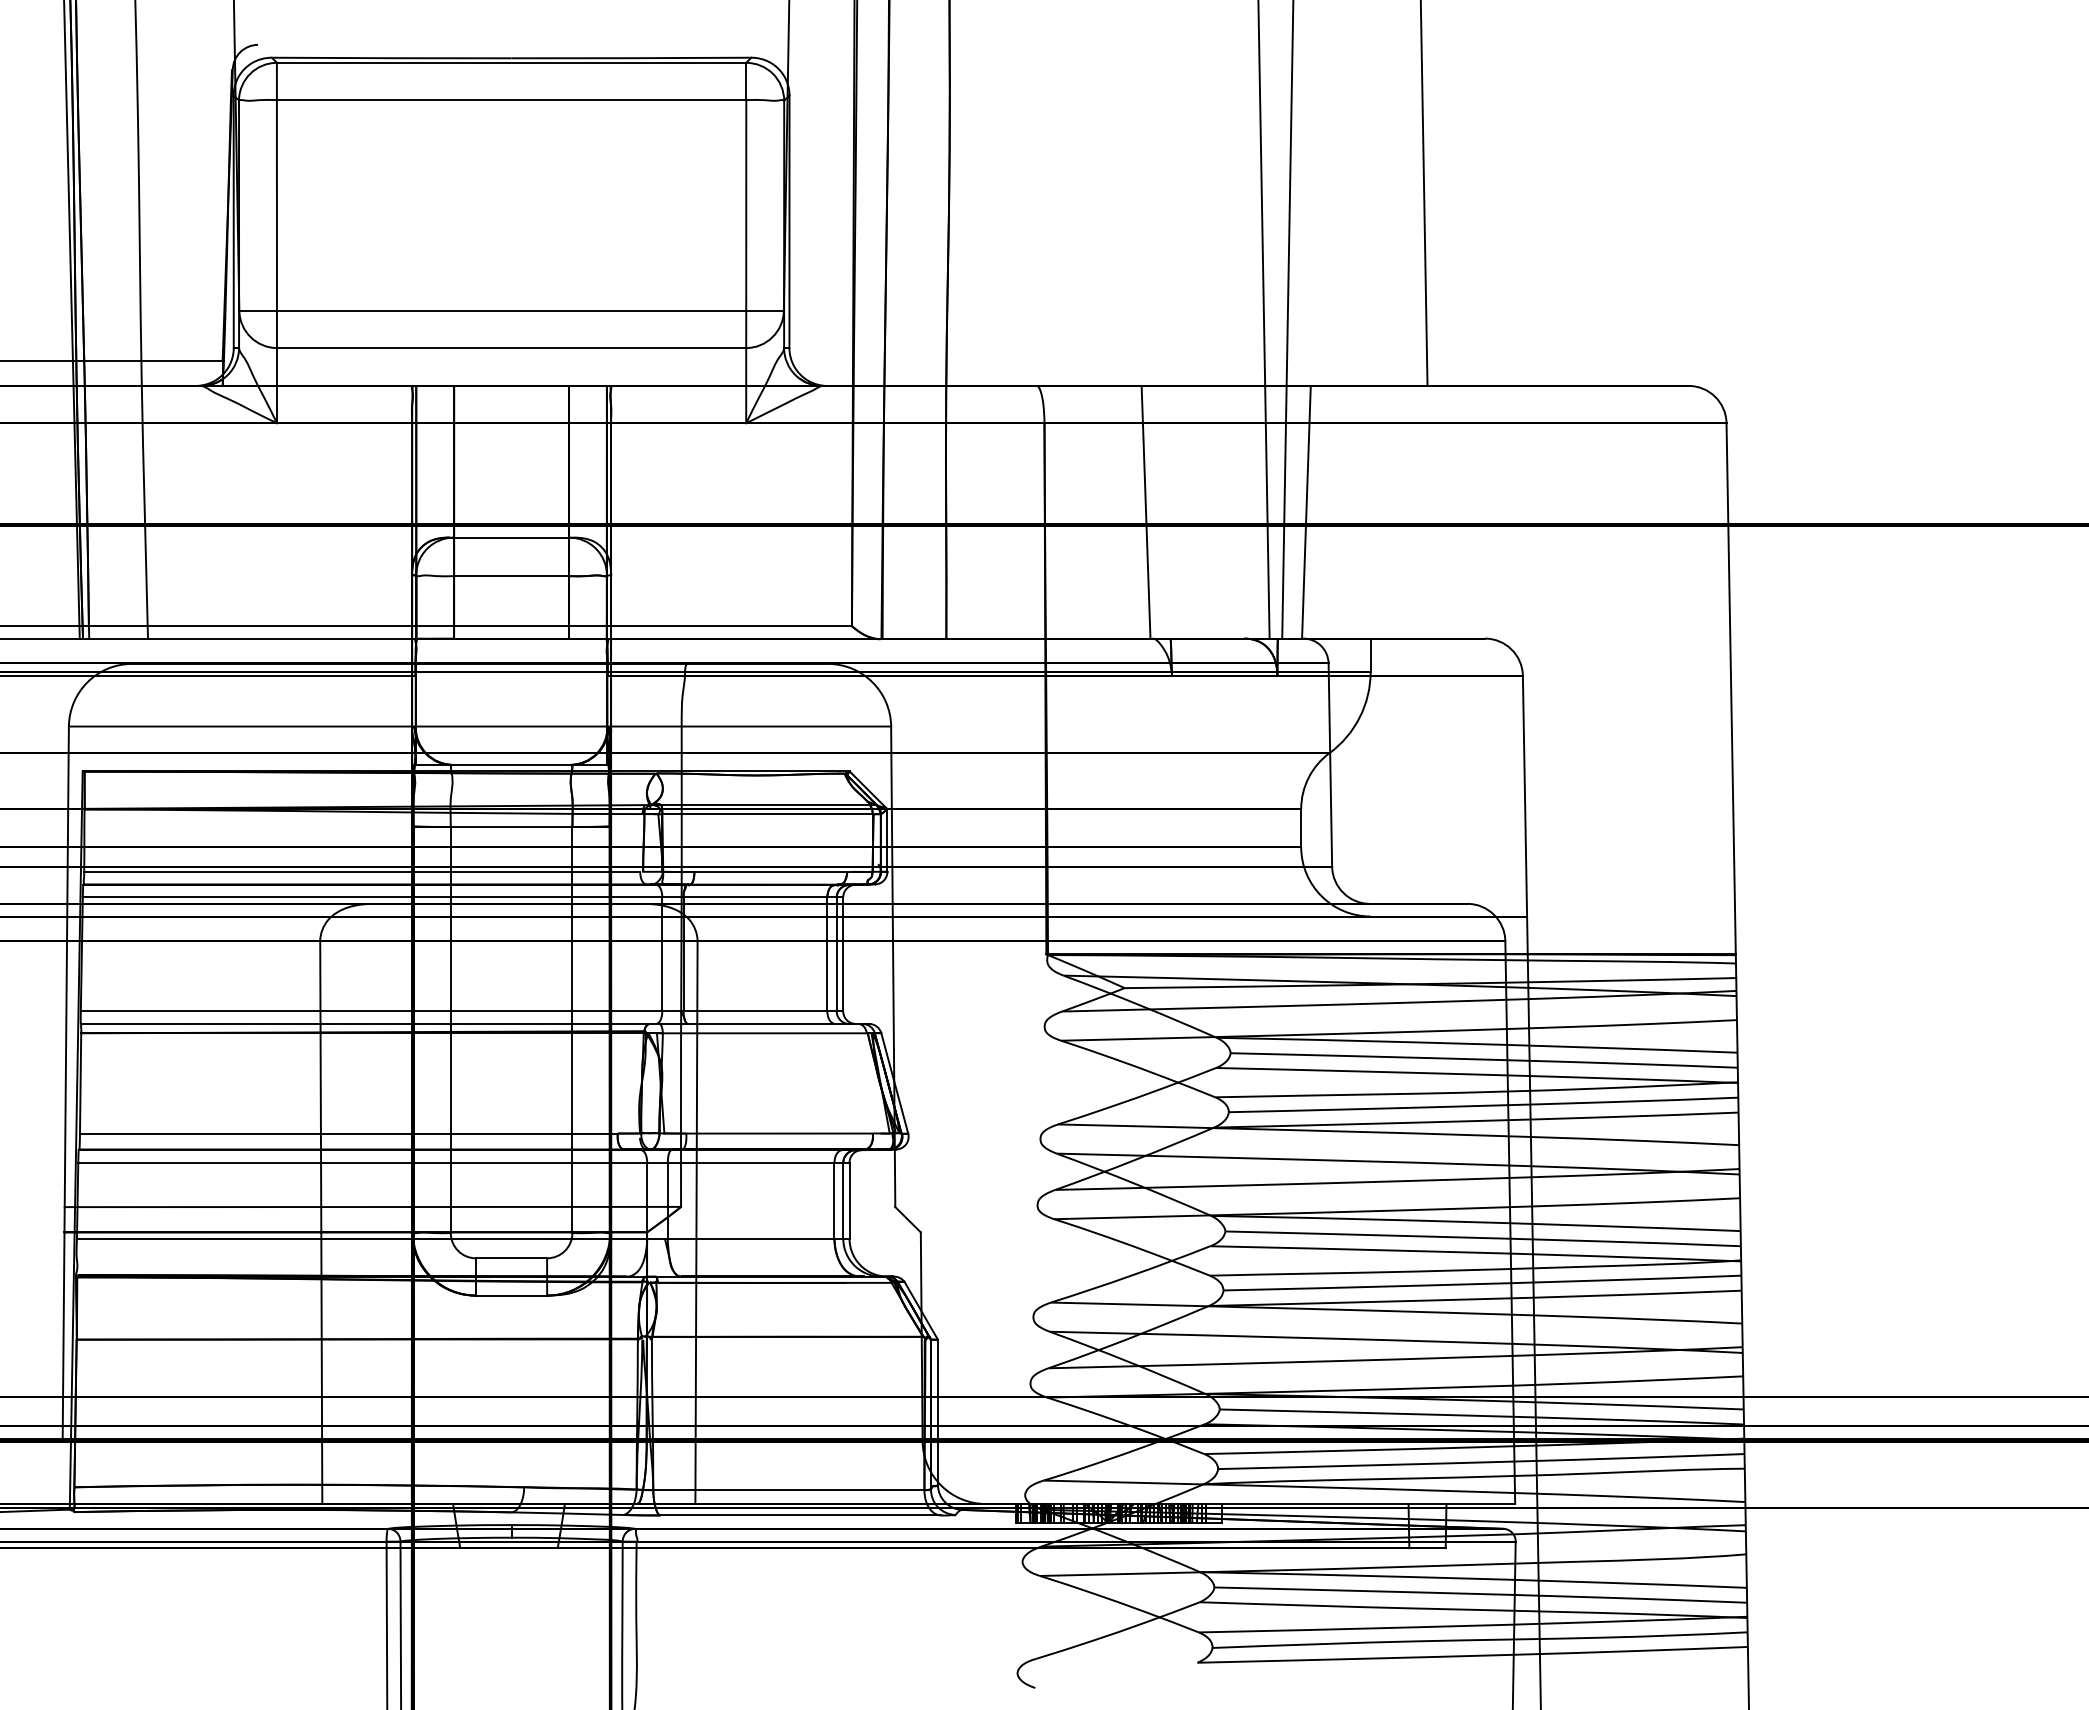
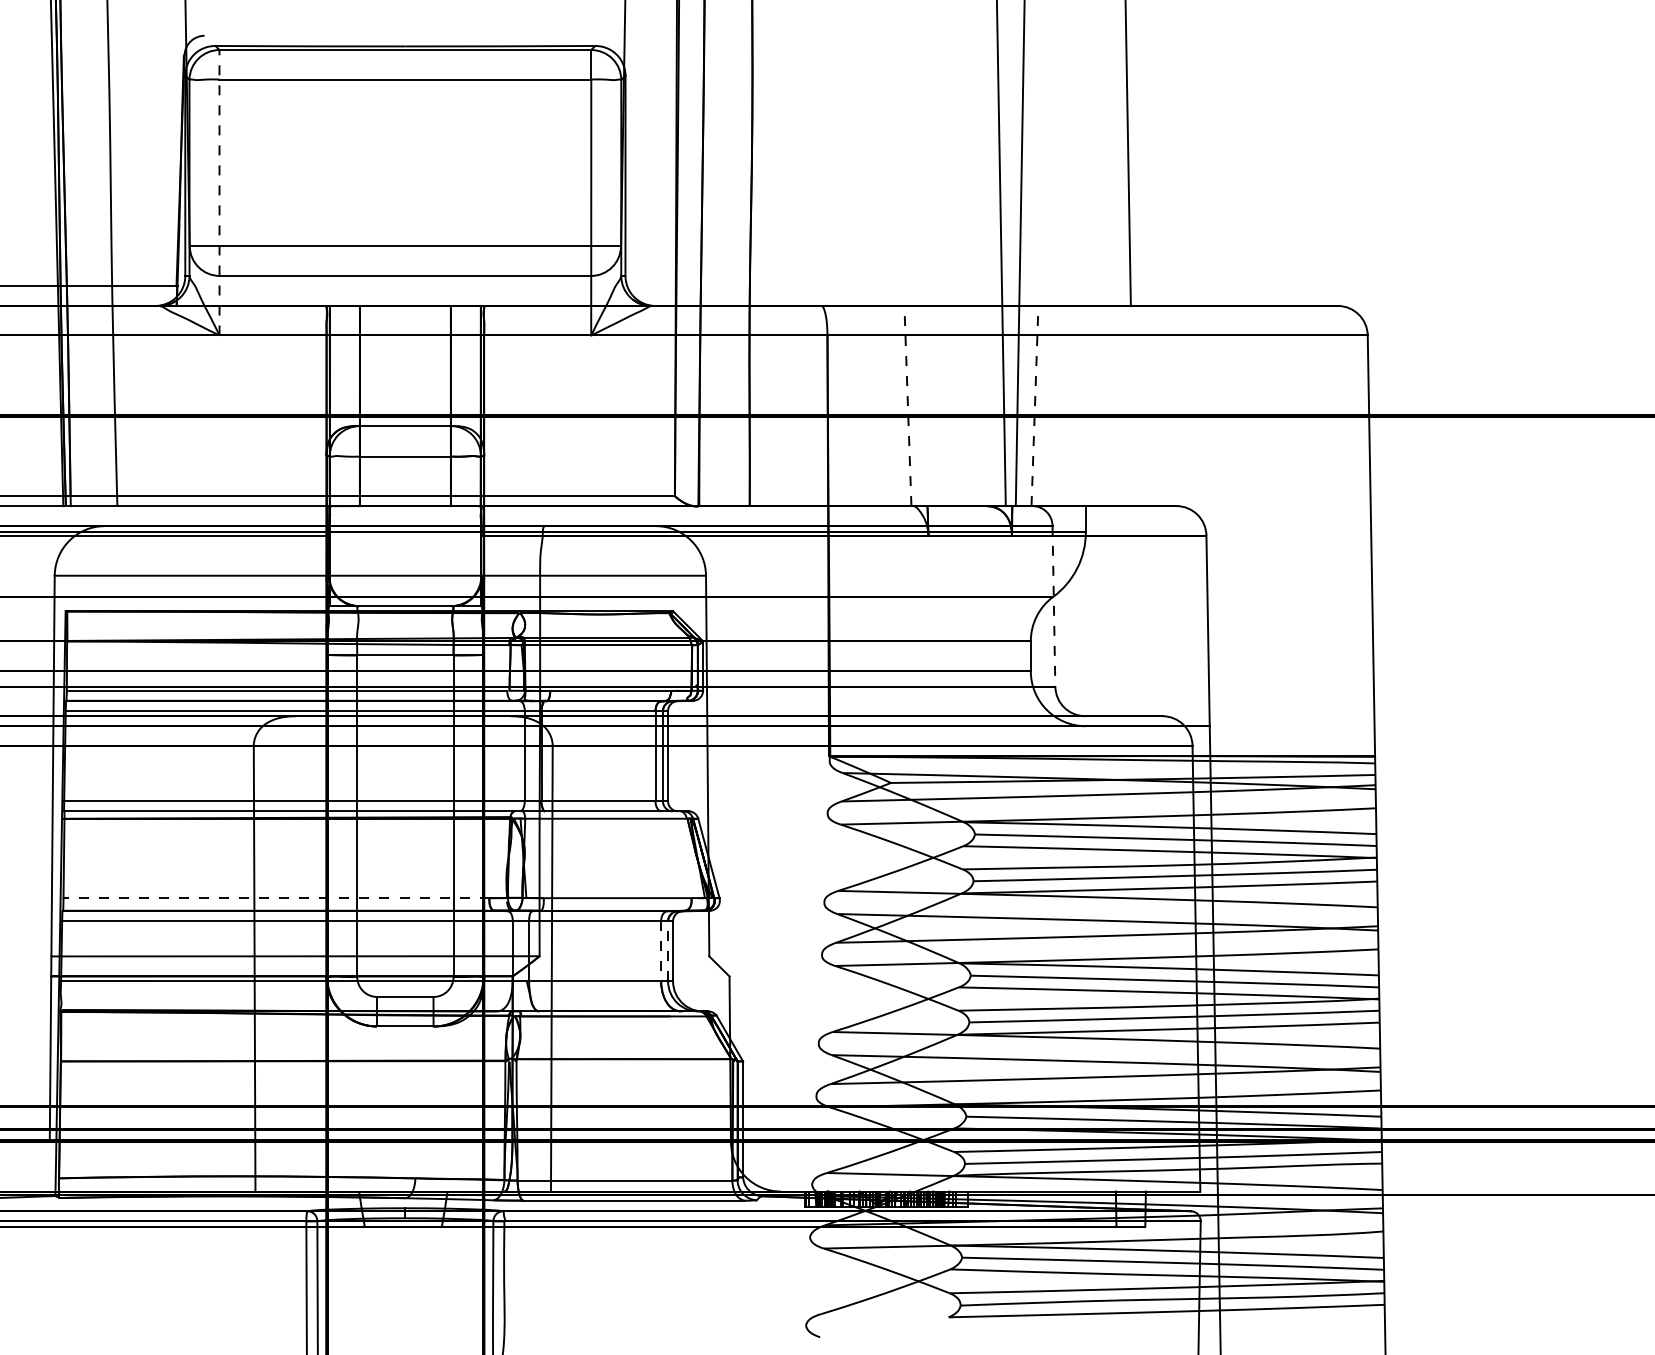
line: (276, 242) -> (219, 192), solid -> dashed
line: (1146, 511) -> (908, 405), solid -> dashed
line: (1306, 511) -> (1035, 405), solid -> dashed
line: (1330, 765) -> (1054, 606), solid -> dashed
line: (348, 1133) -> (276, 898), solid -> dashed
line: (843, 1200) -> (668, 951), solid -> dashed
line: (834, 1201) -> (661, 951), solid -> dashed

